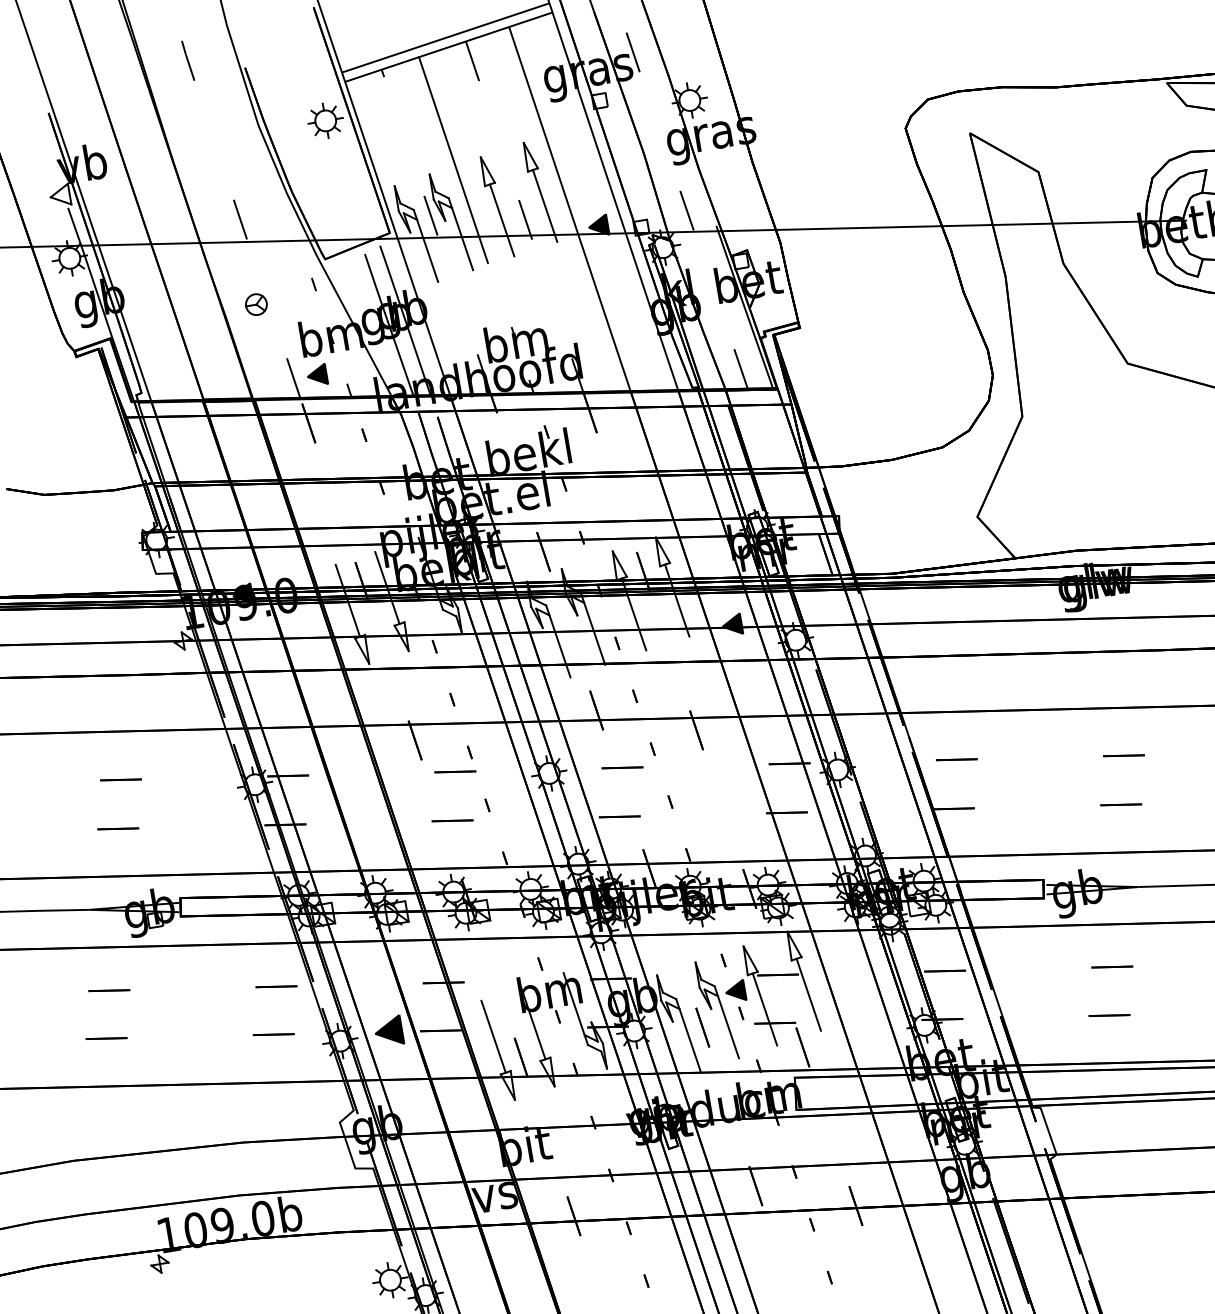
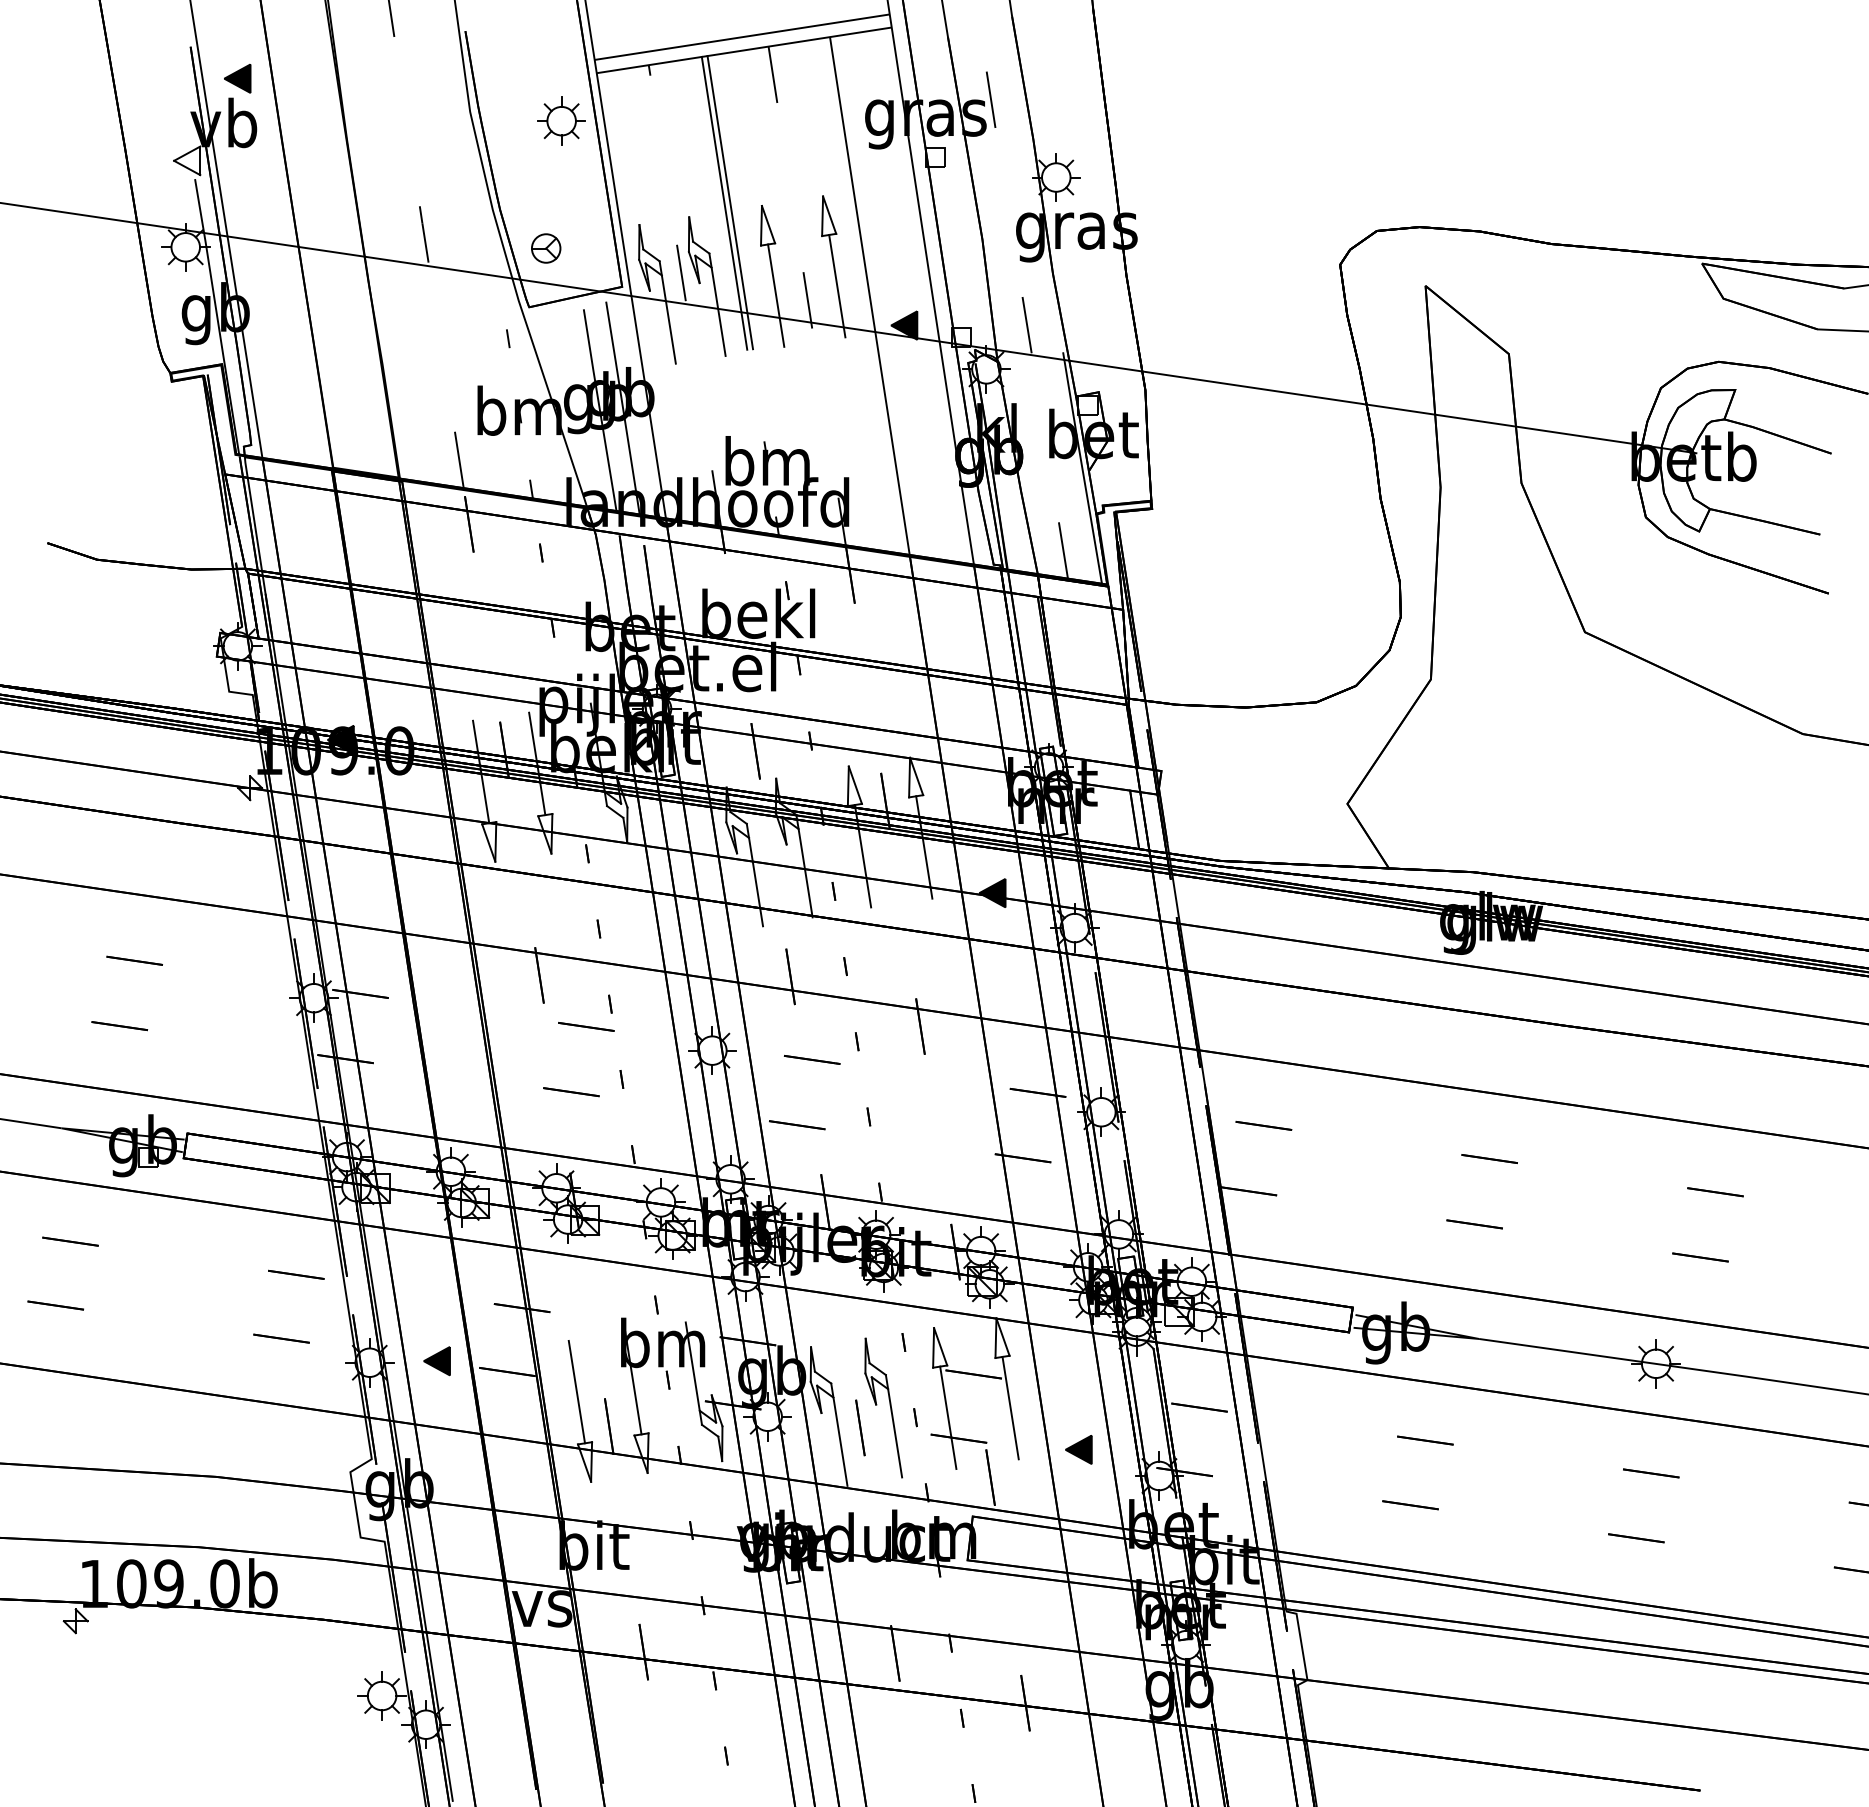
line: (457, 158) -> (730, 202), added
part: (256, 304) -> (546, 248), moved
part: (317, 375) -> (237, 78), moved
part: (735, 991) -> (1078, 1449), moved
part: (388, 1031) -> (436, 1361), size x0.71

